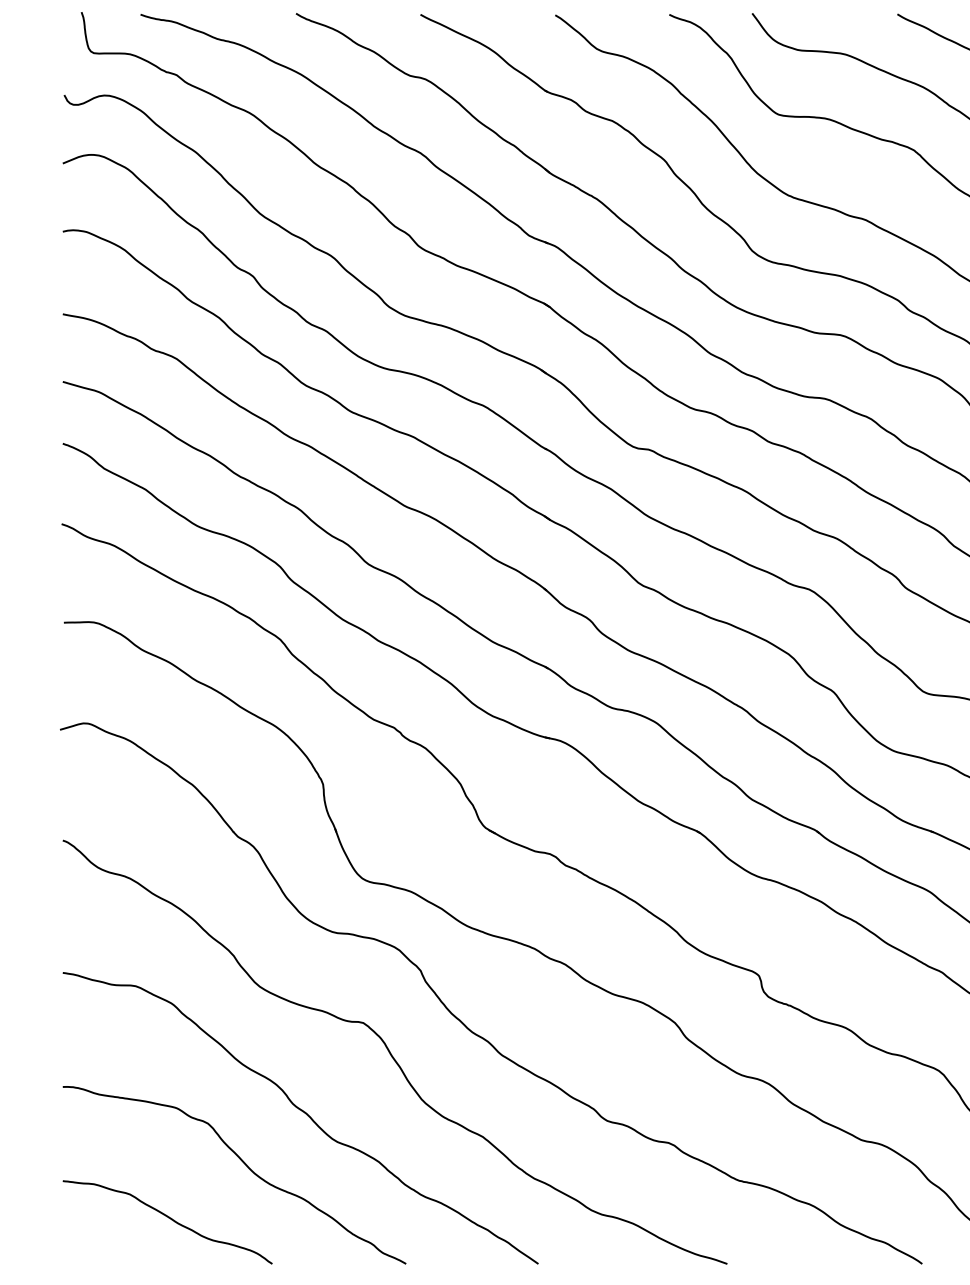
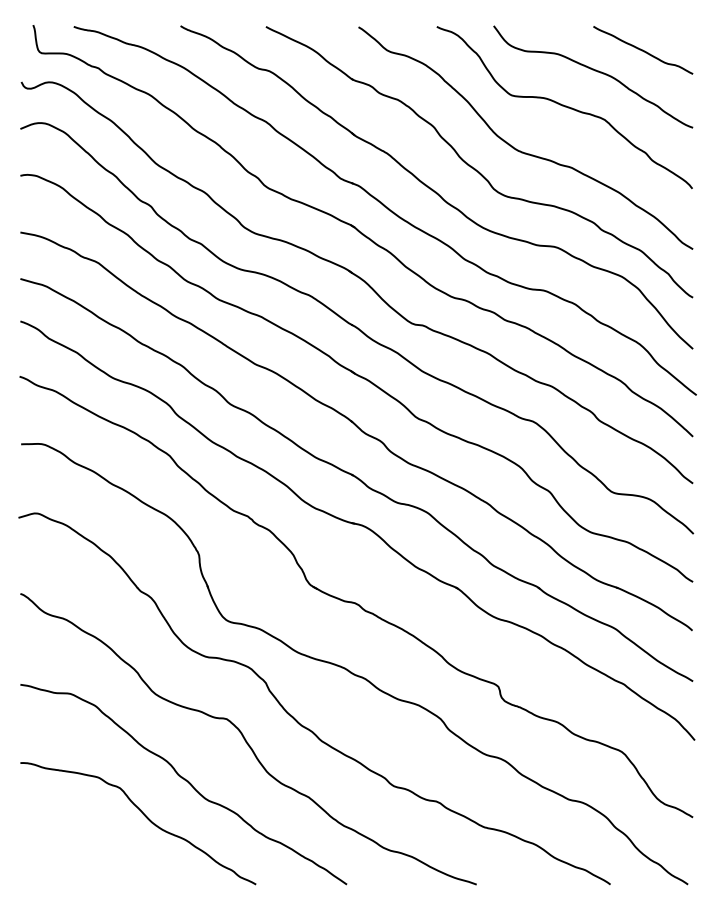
curve: (167, 1218) -> (92, 853), removed

